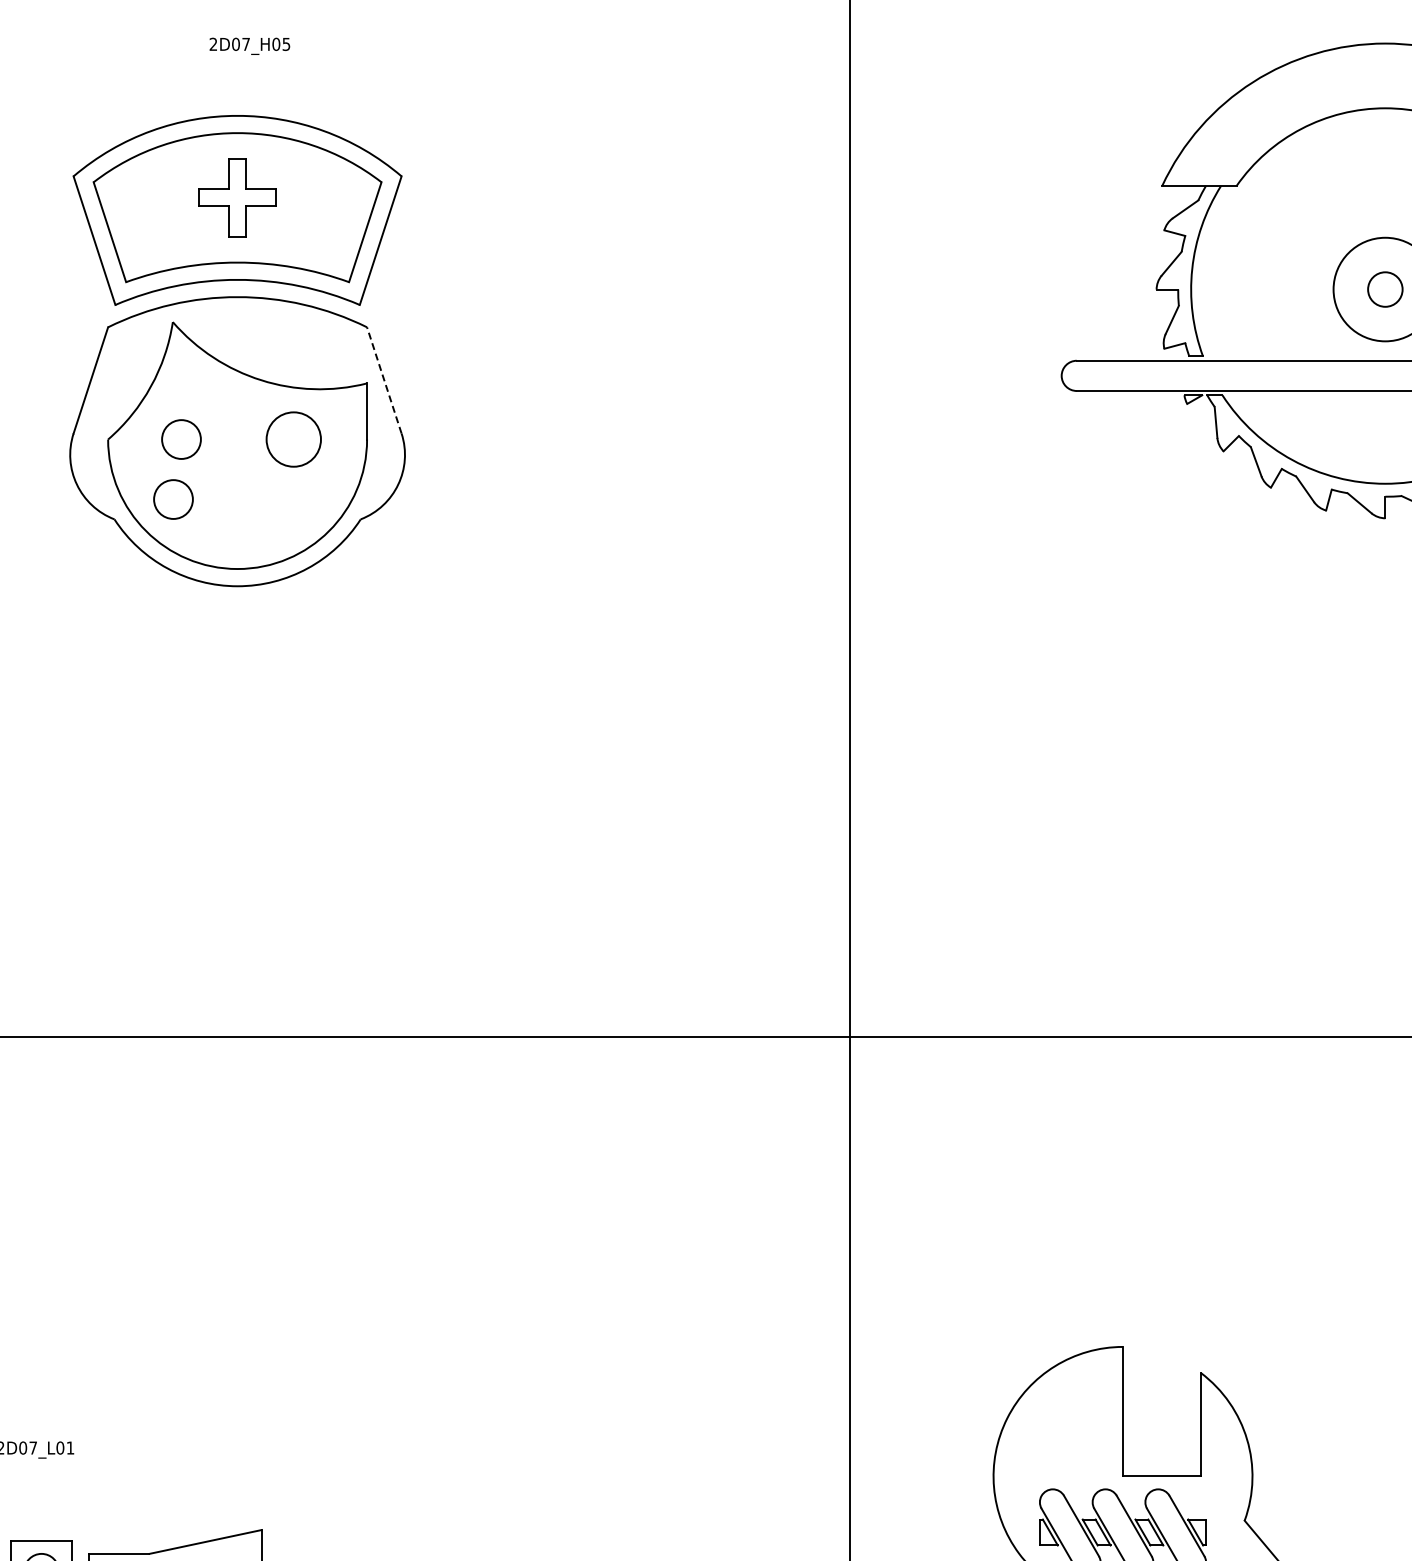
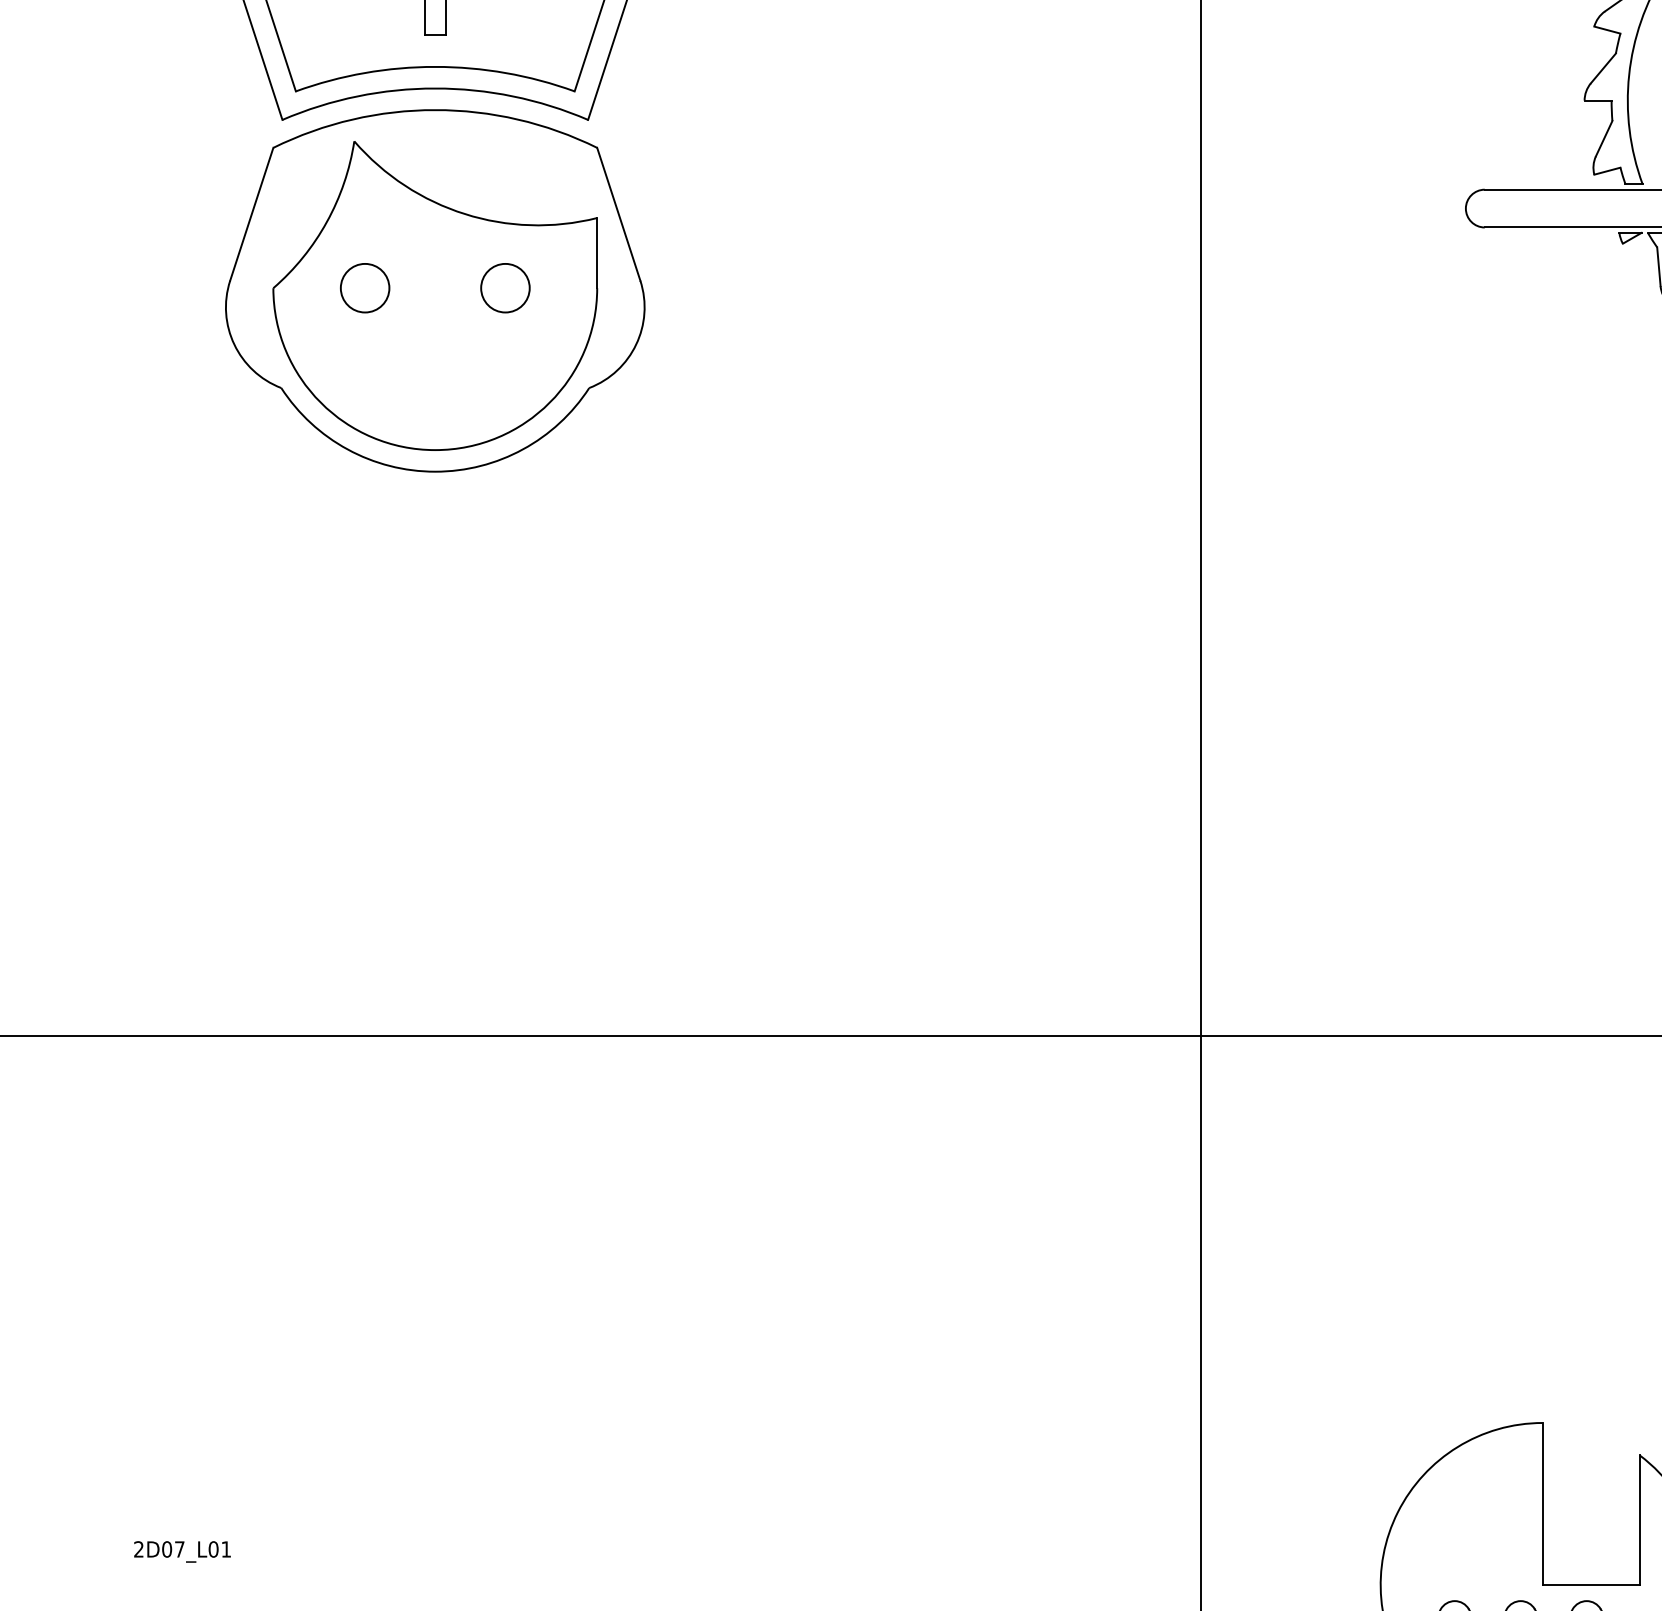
line: (384, 380) -> (618, 214), dashed -> solid
circle: (293, 439) -> (505, 288), size x0.71
circle: (173, 499) -> (355, 363), removed

